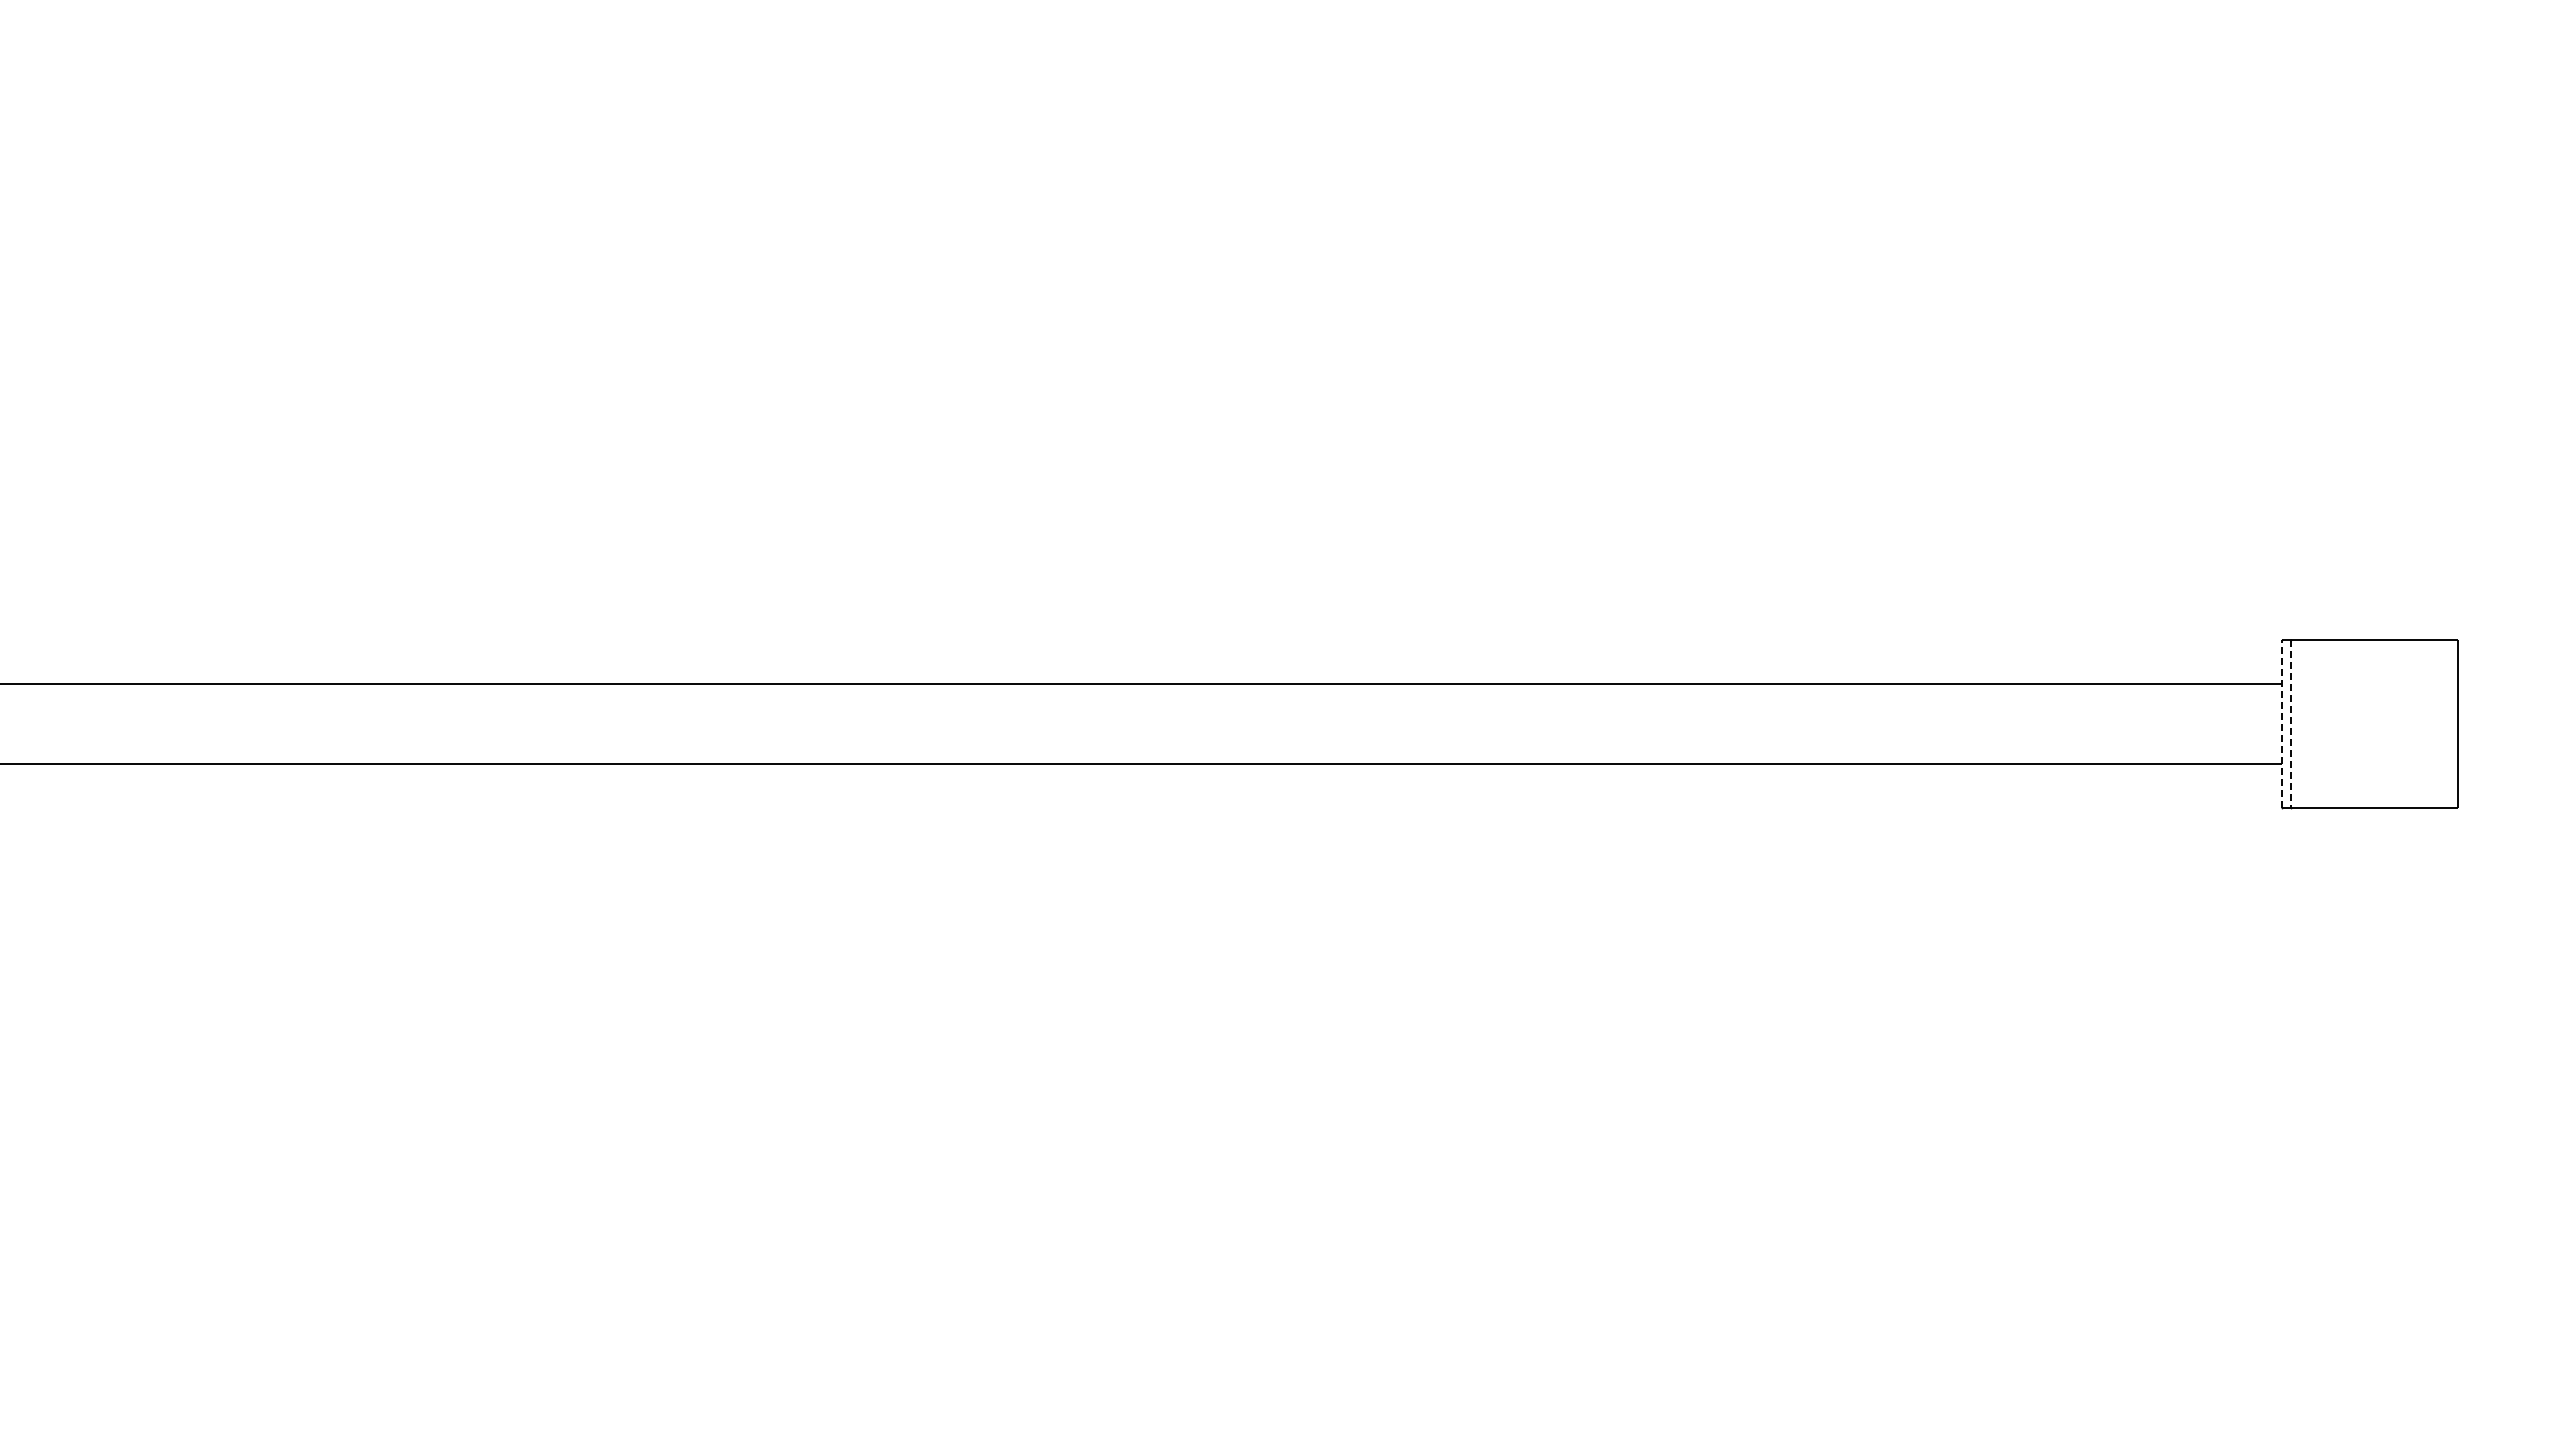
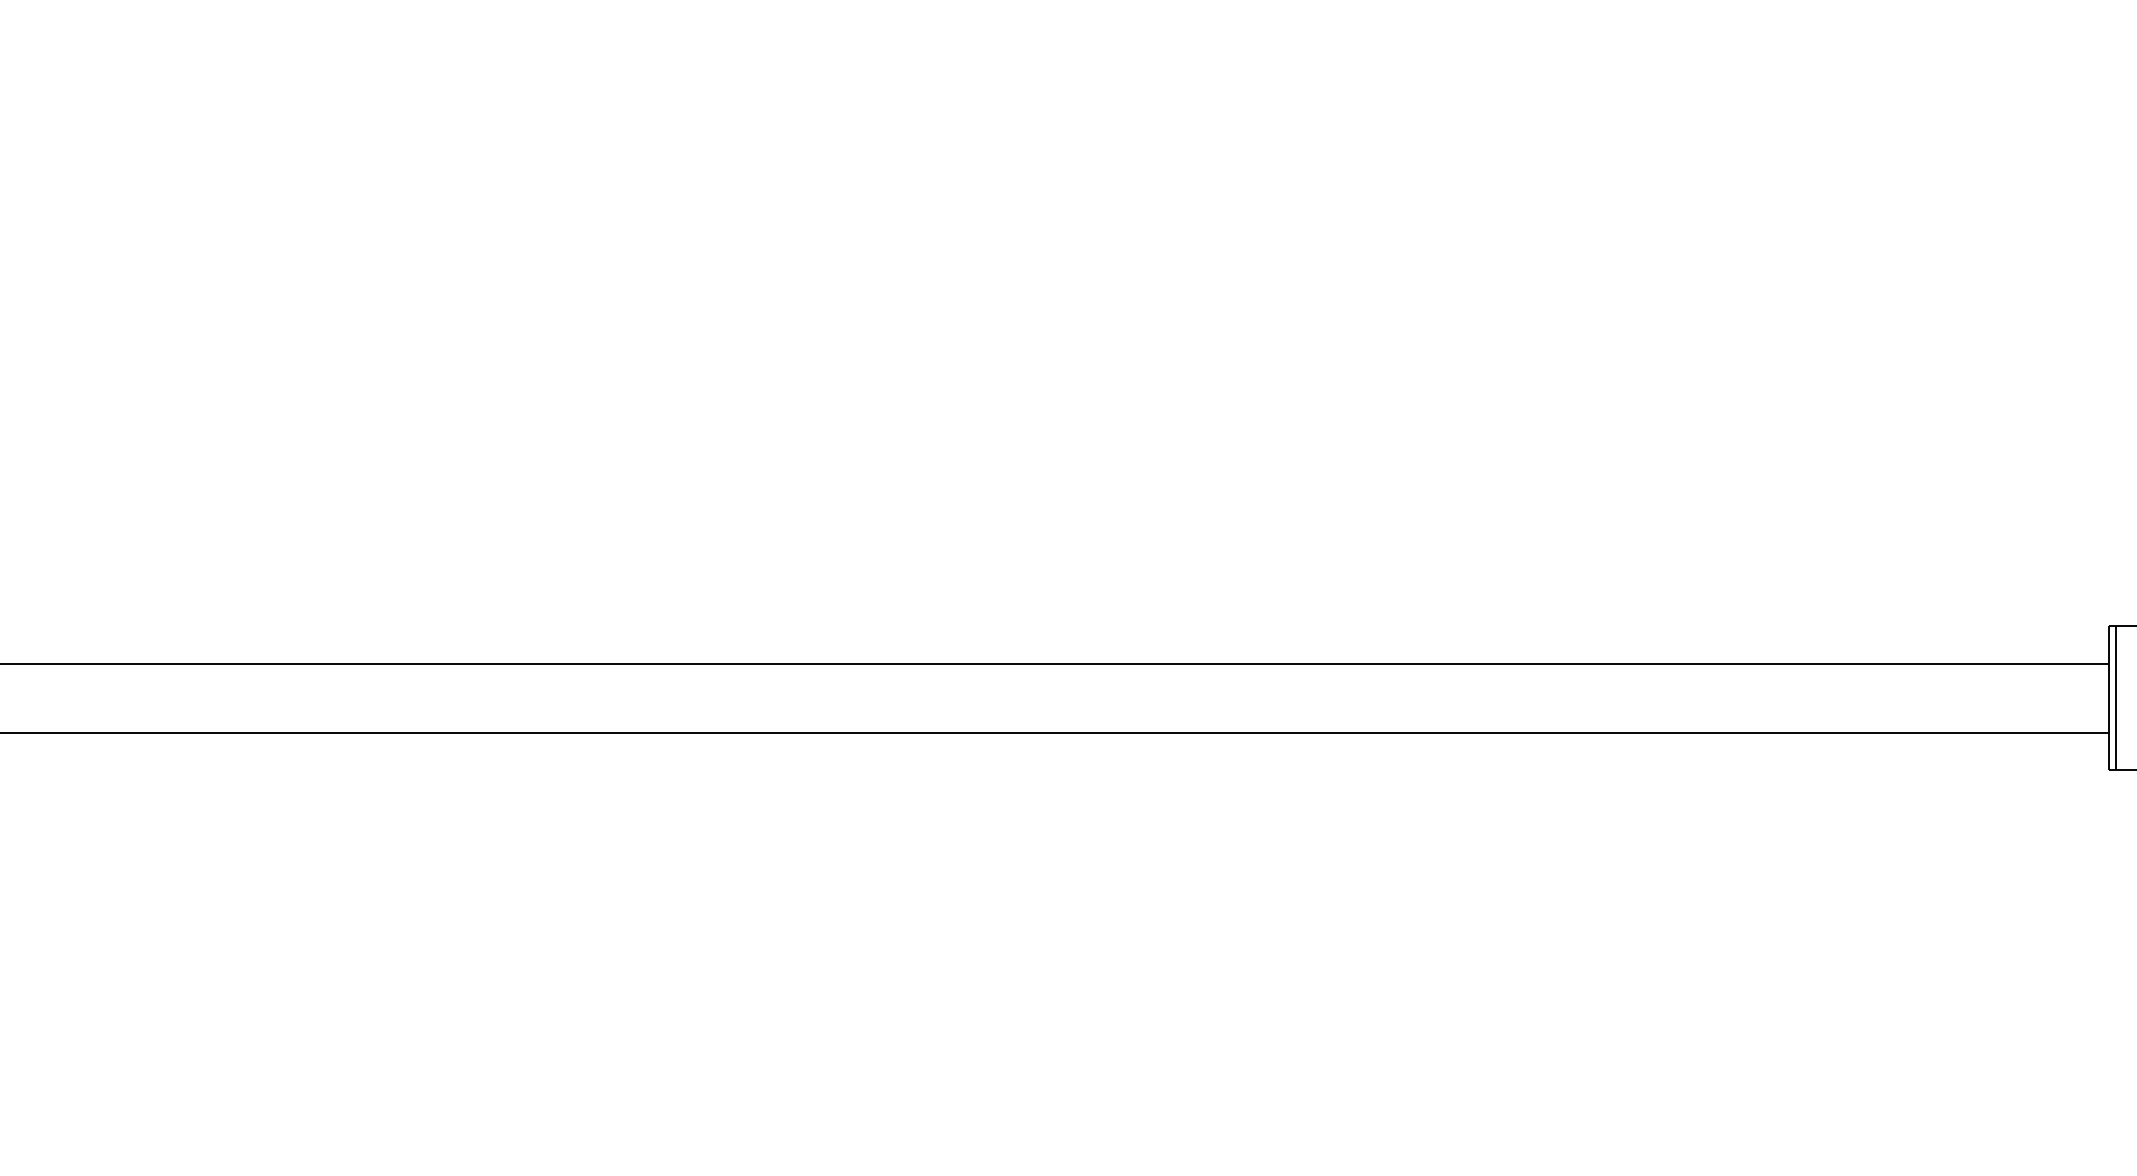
line: (2282, 723) -> (2109, 697), dashed -> solid
line: (2290, 723) -> (2115, 697), dashed -> solid

